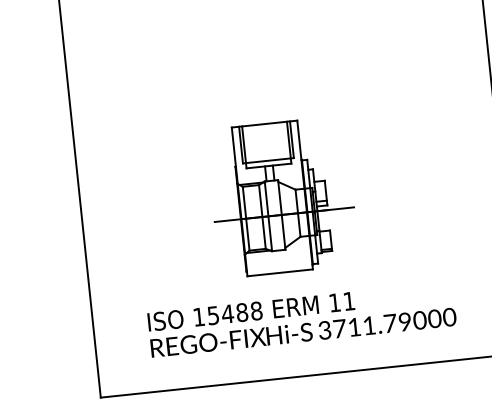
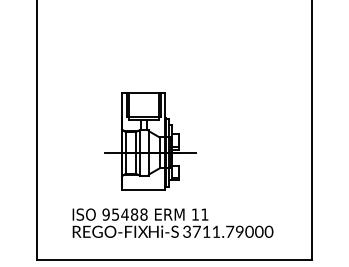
part: (282, 197) -> (150, 141), moved
text: (198, 317) -> (105, 214), 15488 -> 95488

